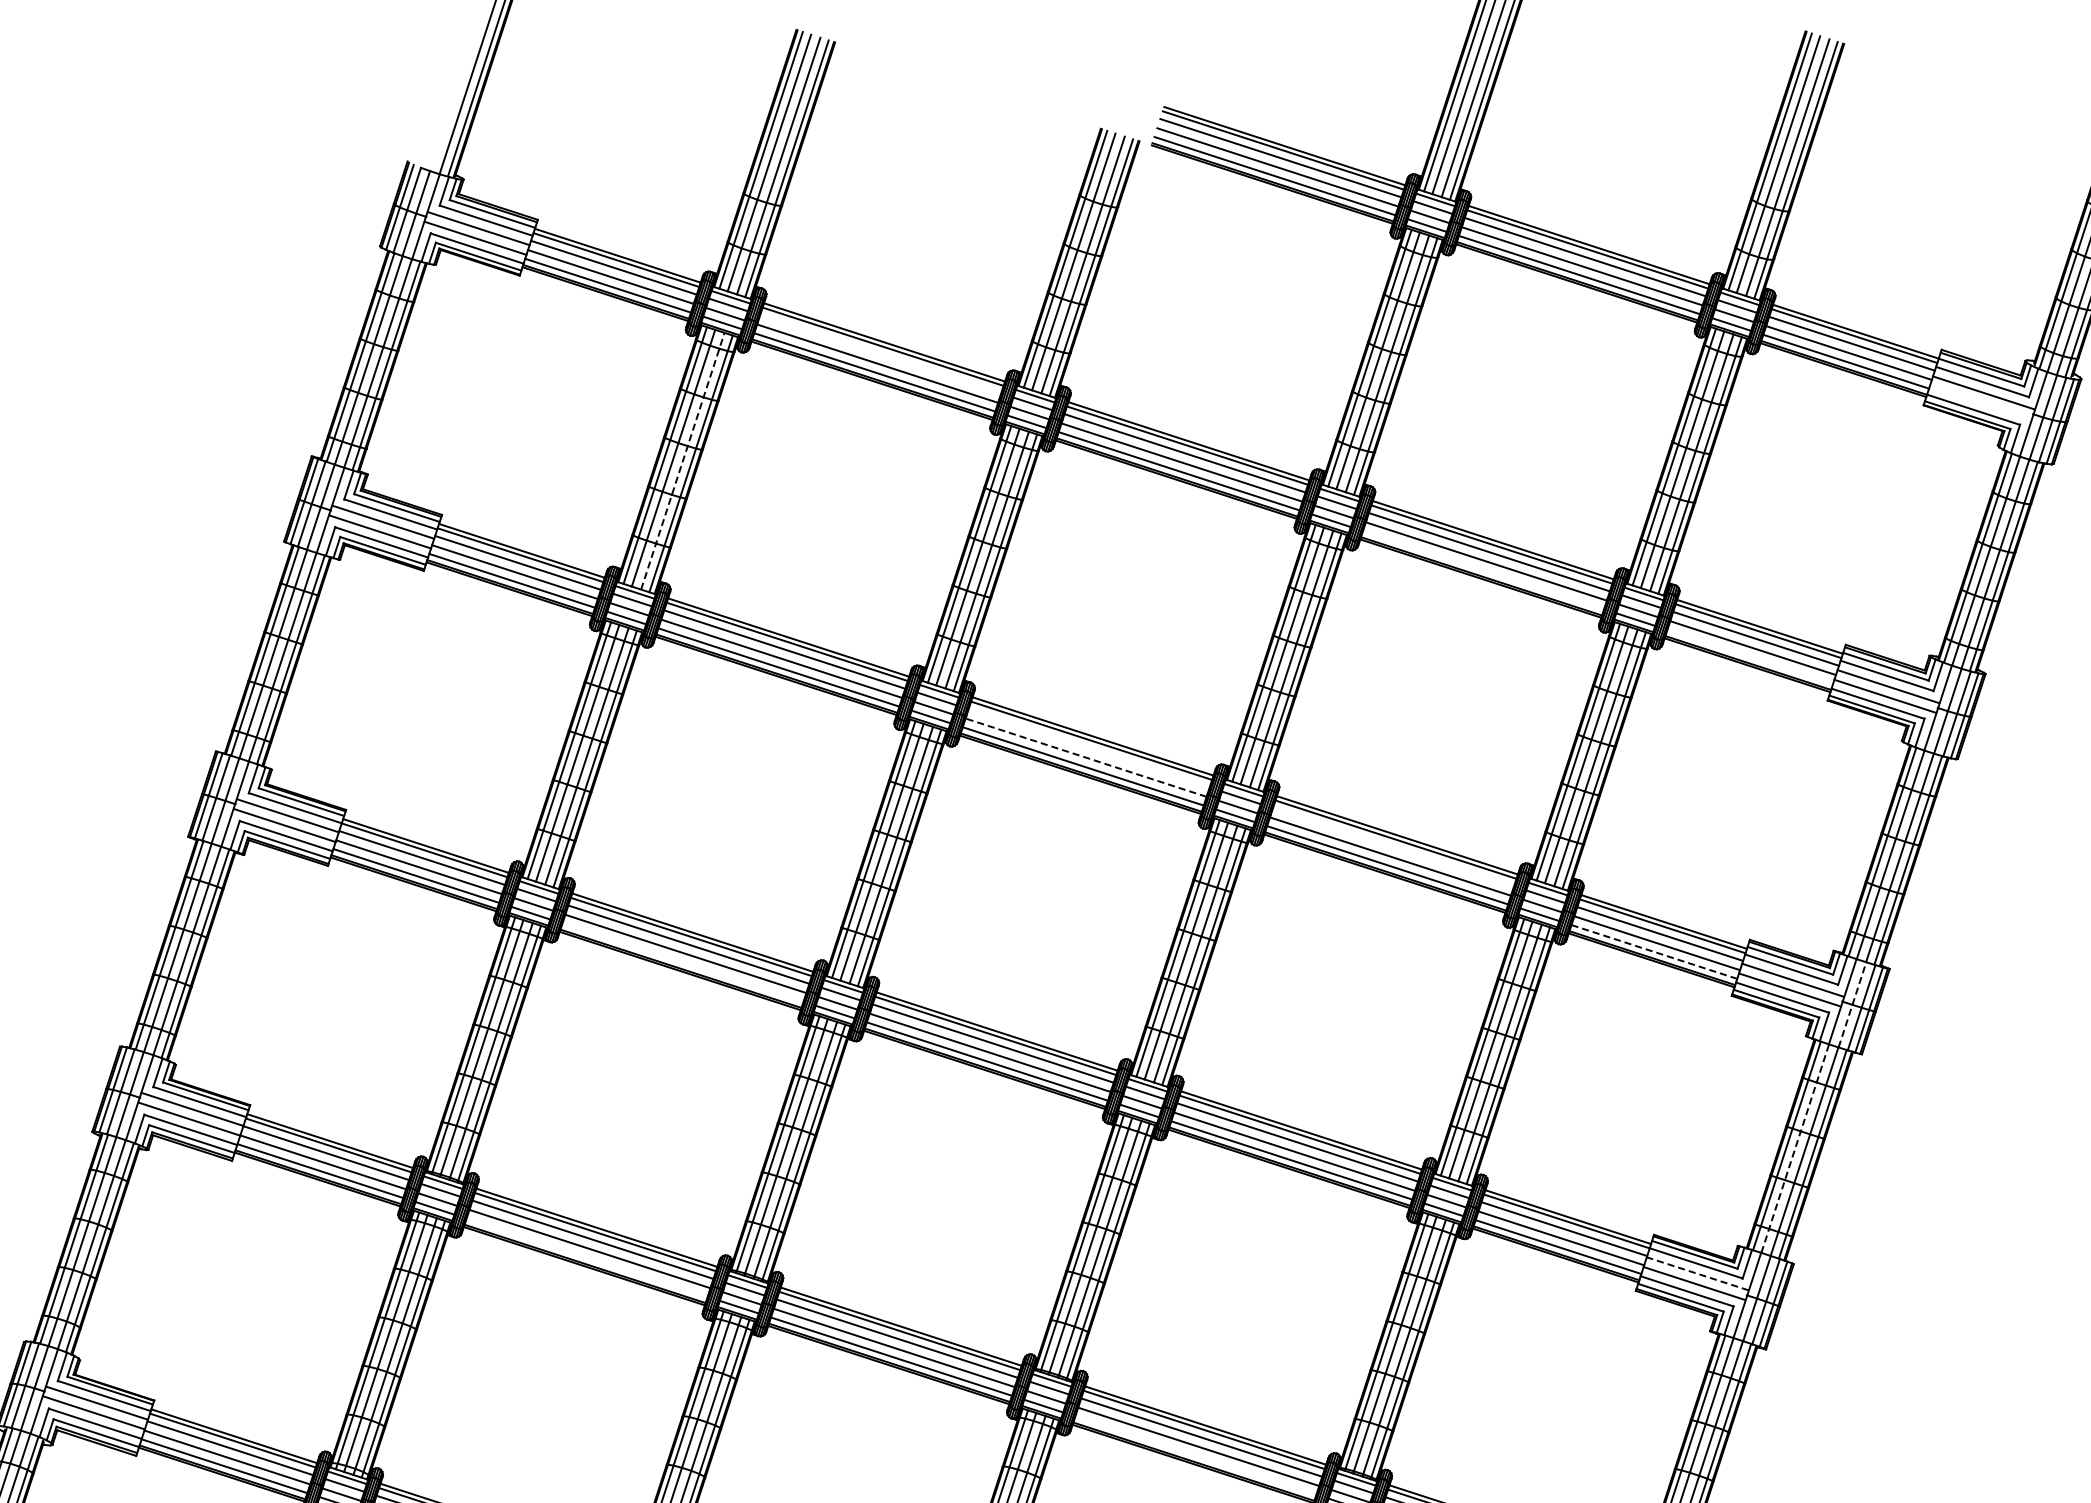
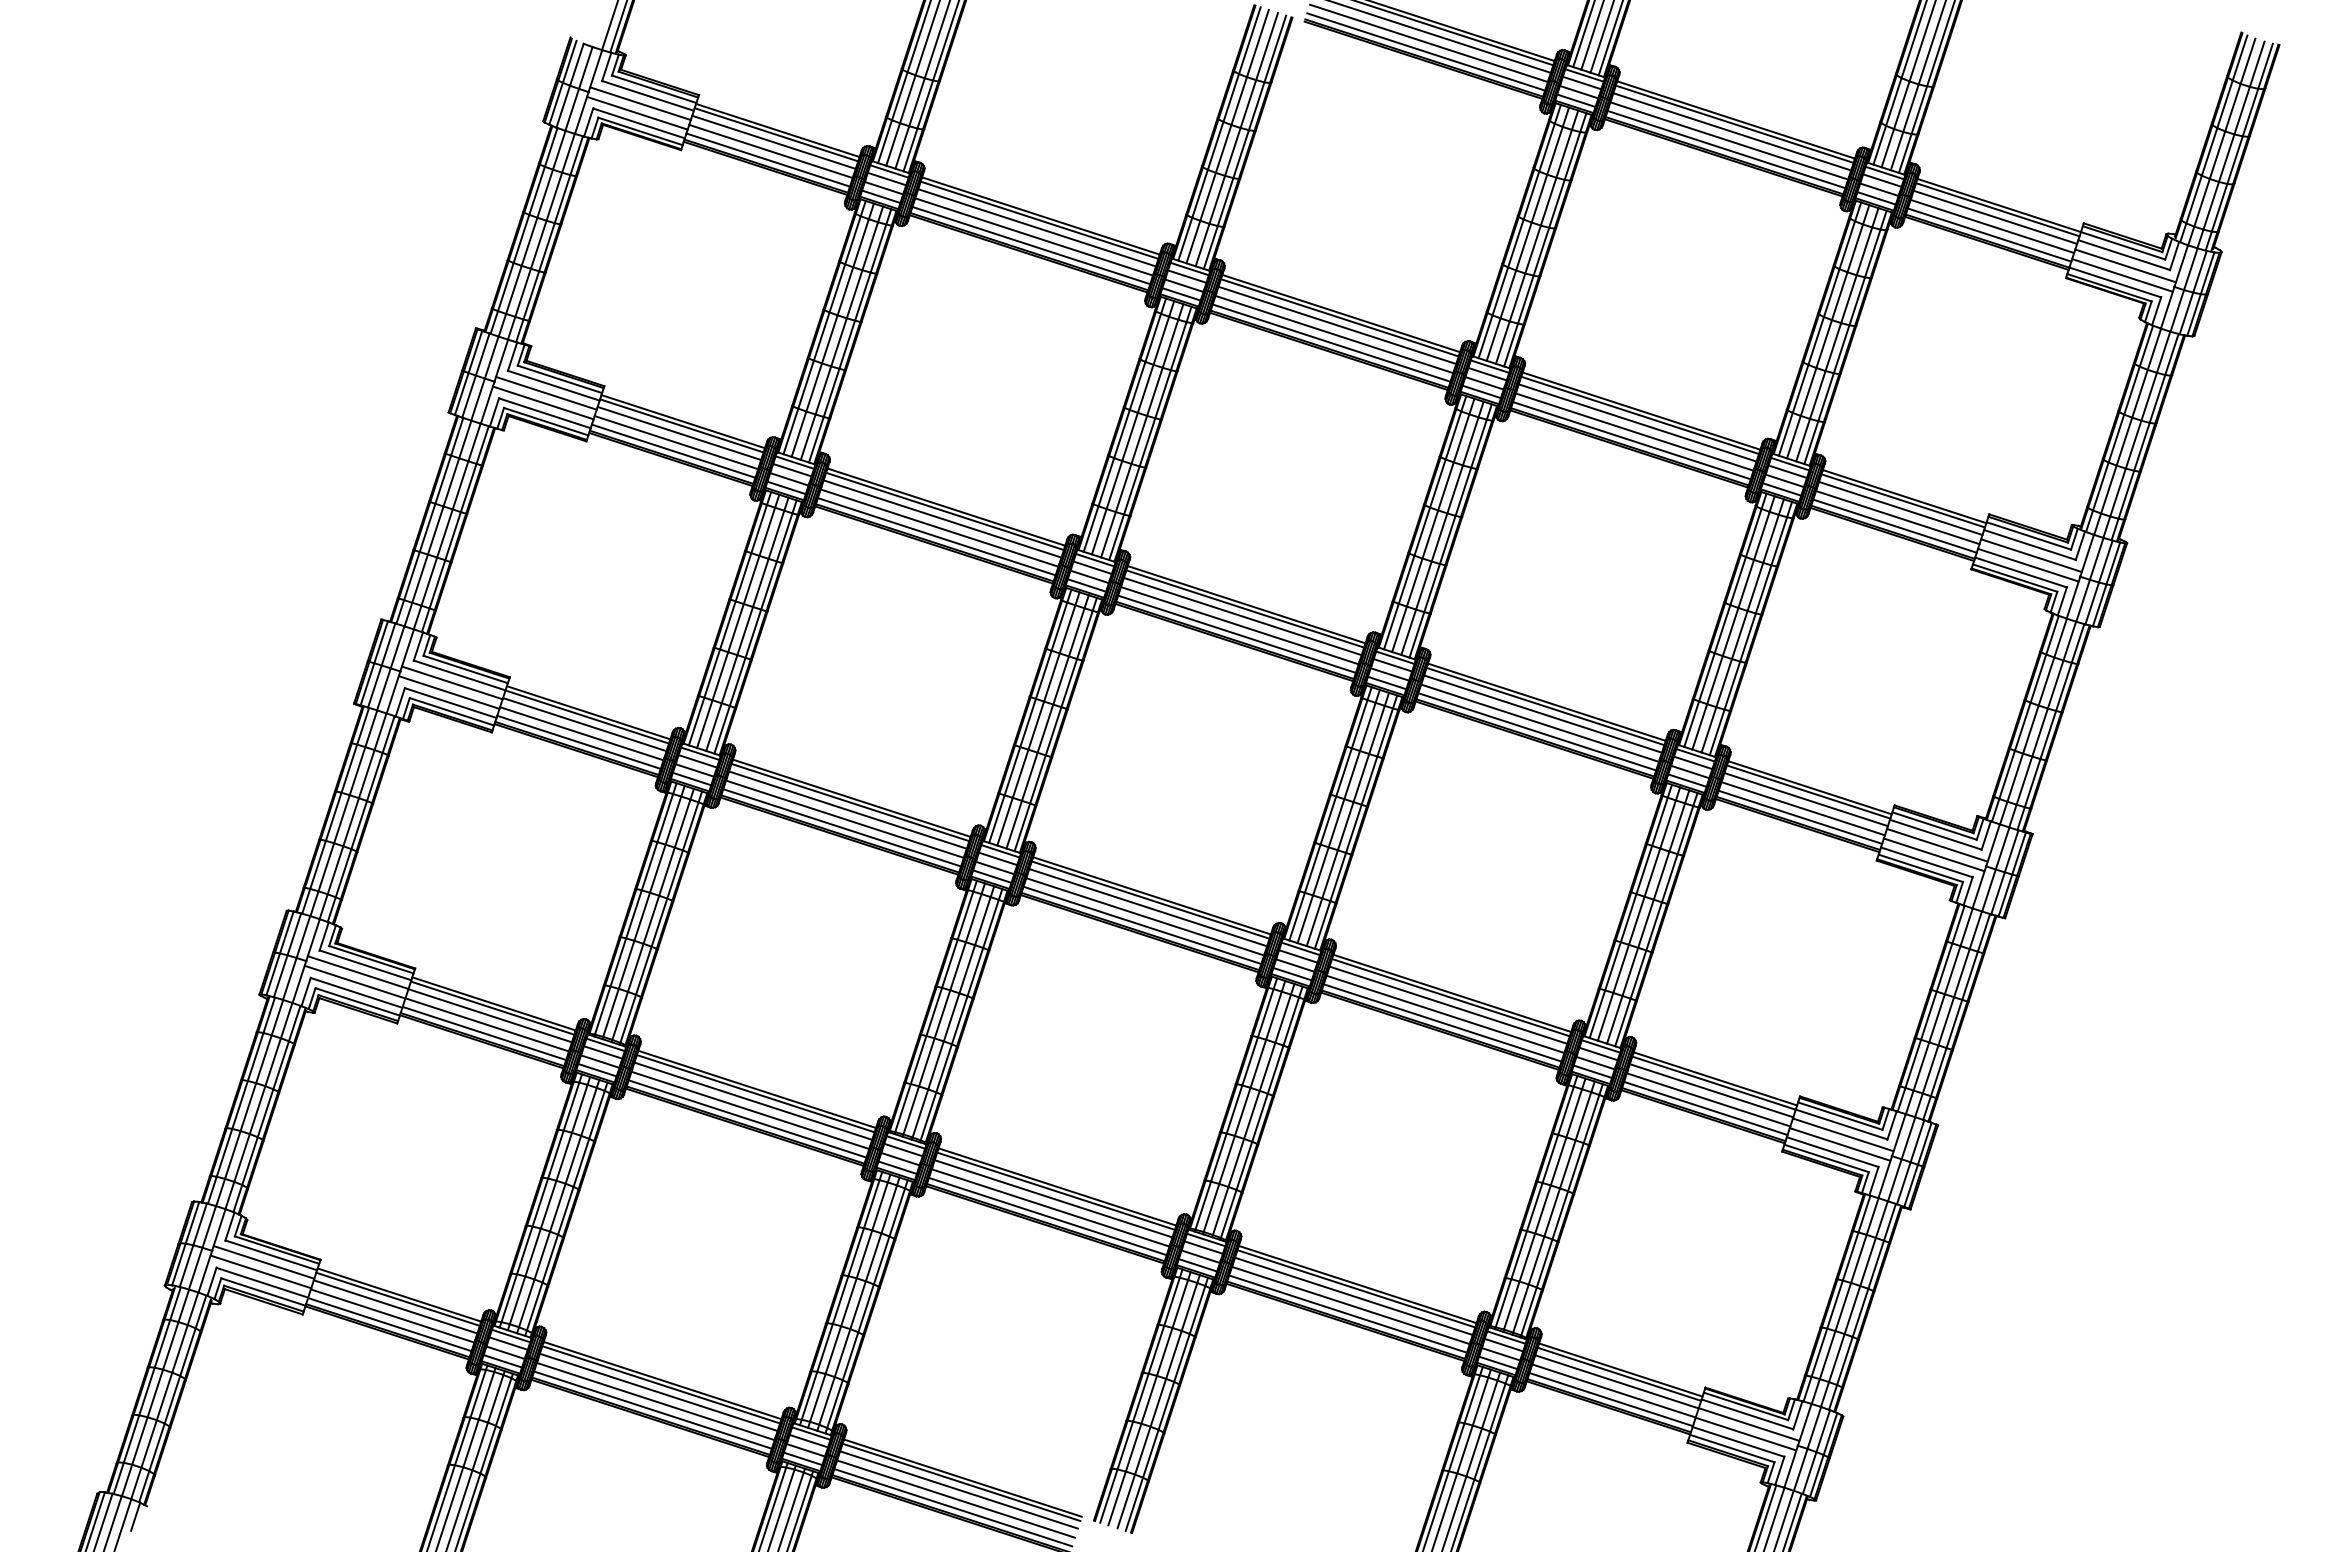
line: (881, 354) -> (1037, 227), added
line: (1980, 402) -> (2122, 275), added
line: (683, 460) -> (842, 332), dashed -> solid
line: (1483, 569) -> (1631, 440), added
line: (1749, 656) -> (1894, 525), added
line: (1088, 748) -> (1242, 616), added
line: (1085, 757) -> (1239, 625), dashed -> solid
line: (1392, 846) -> (1542, 713), added
line: (1654, 952) -> (1800, 817), dashed -> solid
line: (683, 962) -> (842, 827), added
line: (1852, 1004) -> (1995, 869), dashed -> solid
line: (1795, 1147) -> (1939, 1010), dashed -> solid
line: (587, 1257) -> (747, 1118), added
line: (1698, 1273) -> (1843, 1134), dashed -> solid
line: (1196, 1454) -> (1348, 1313), added

